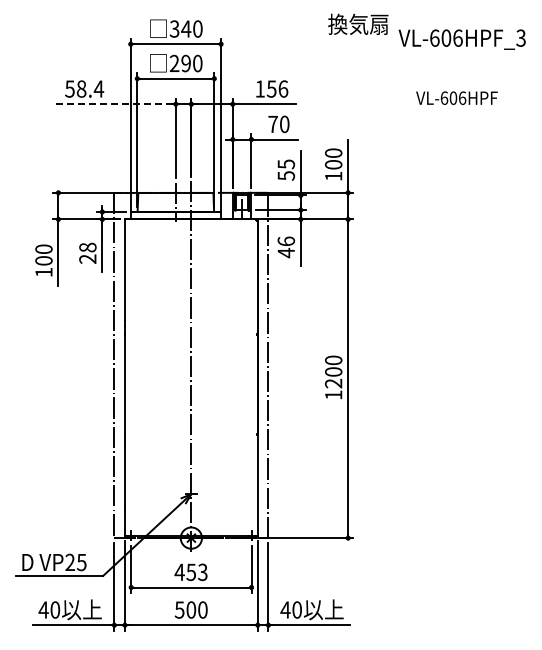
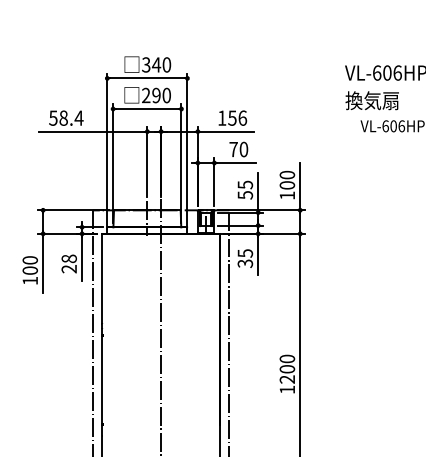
text: (358, 23) -> (372, 99), moved
line: (112, 104) -> (91, 131), dashed -> solid
text: (286, 247) -> (245, 258), 46 -> 35

